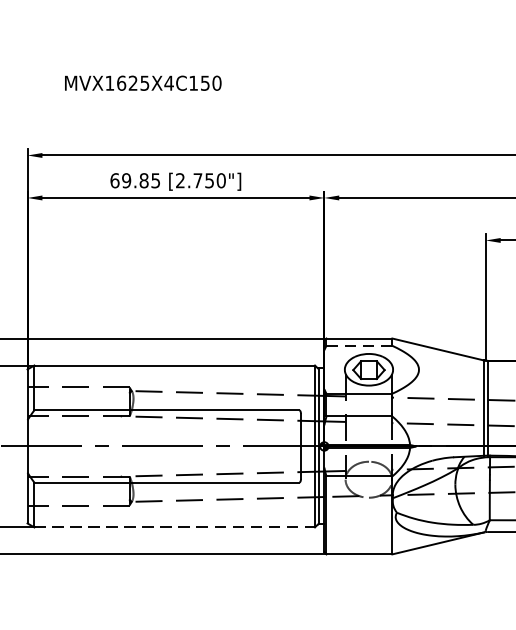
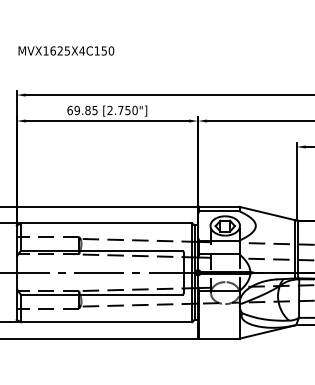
text: (143, 82) -> (66, 50), moved
line: (359, 346) -> (219, 211), dashed -> solid
line: (174, 527) -> (106, 322), dashed -> solid

